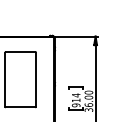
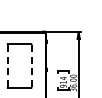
line: (35, 78) -> (31, 65), solid -> dashed
line: (5, 80) -> (7, 66), solid -> dashed

